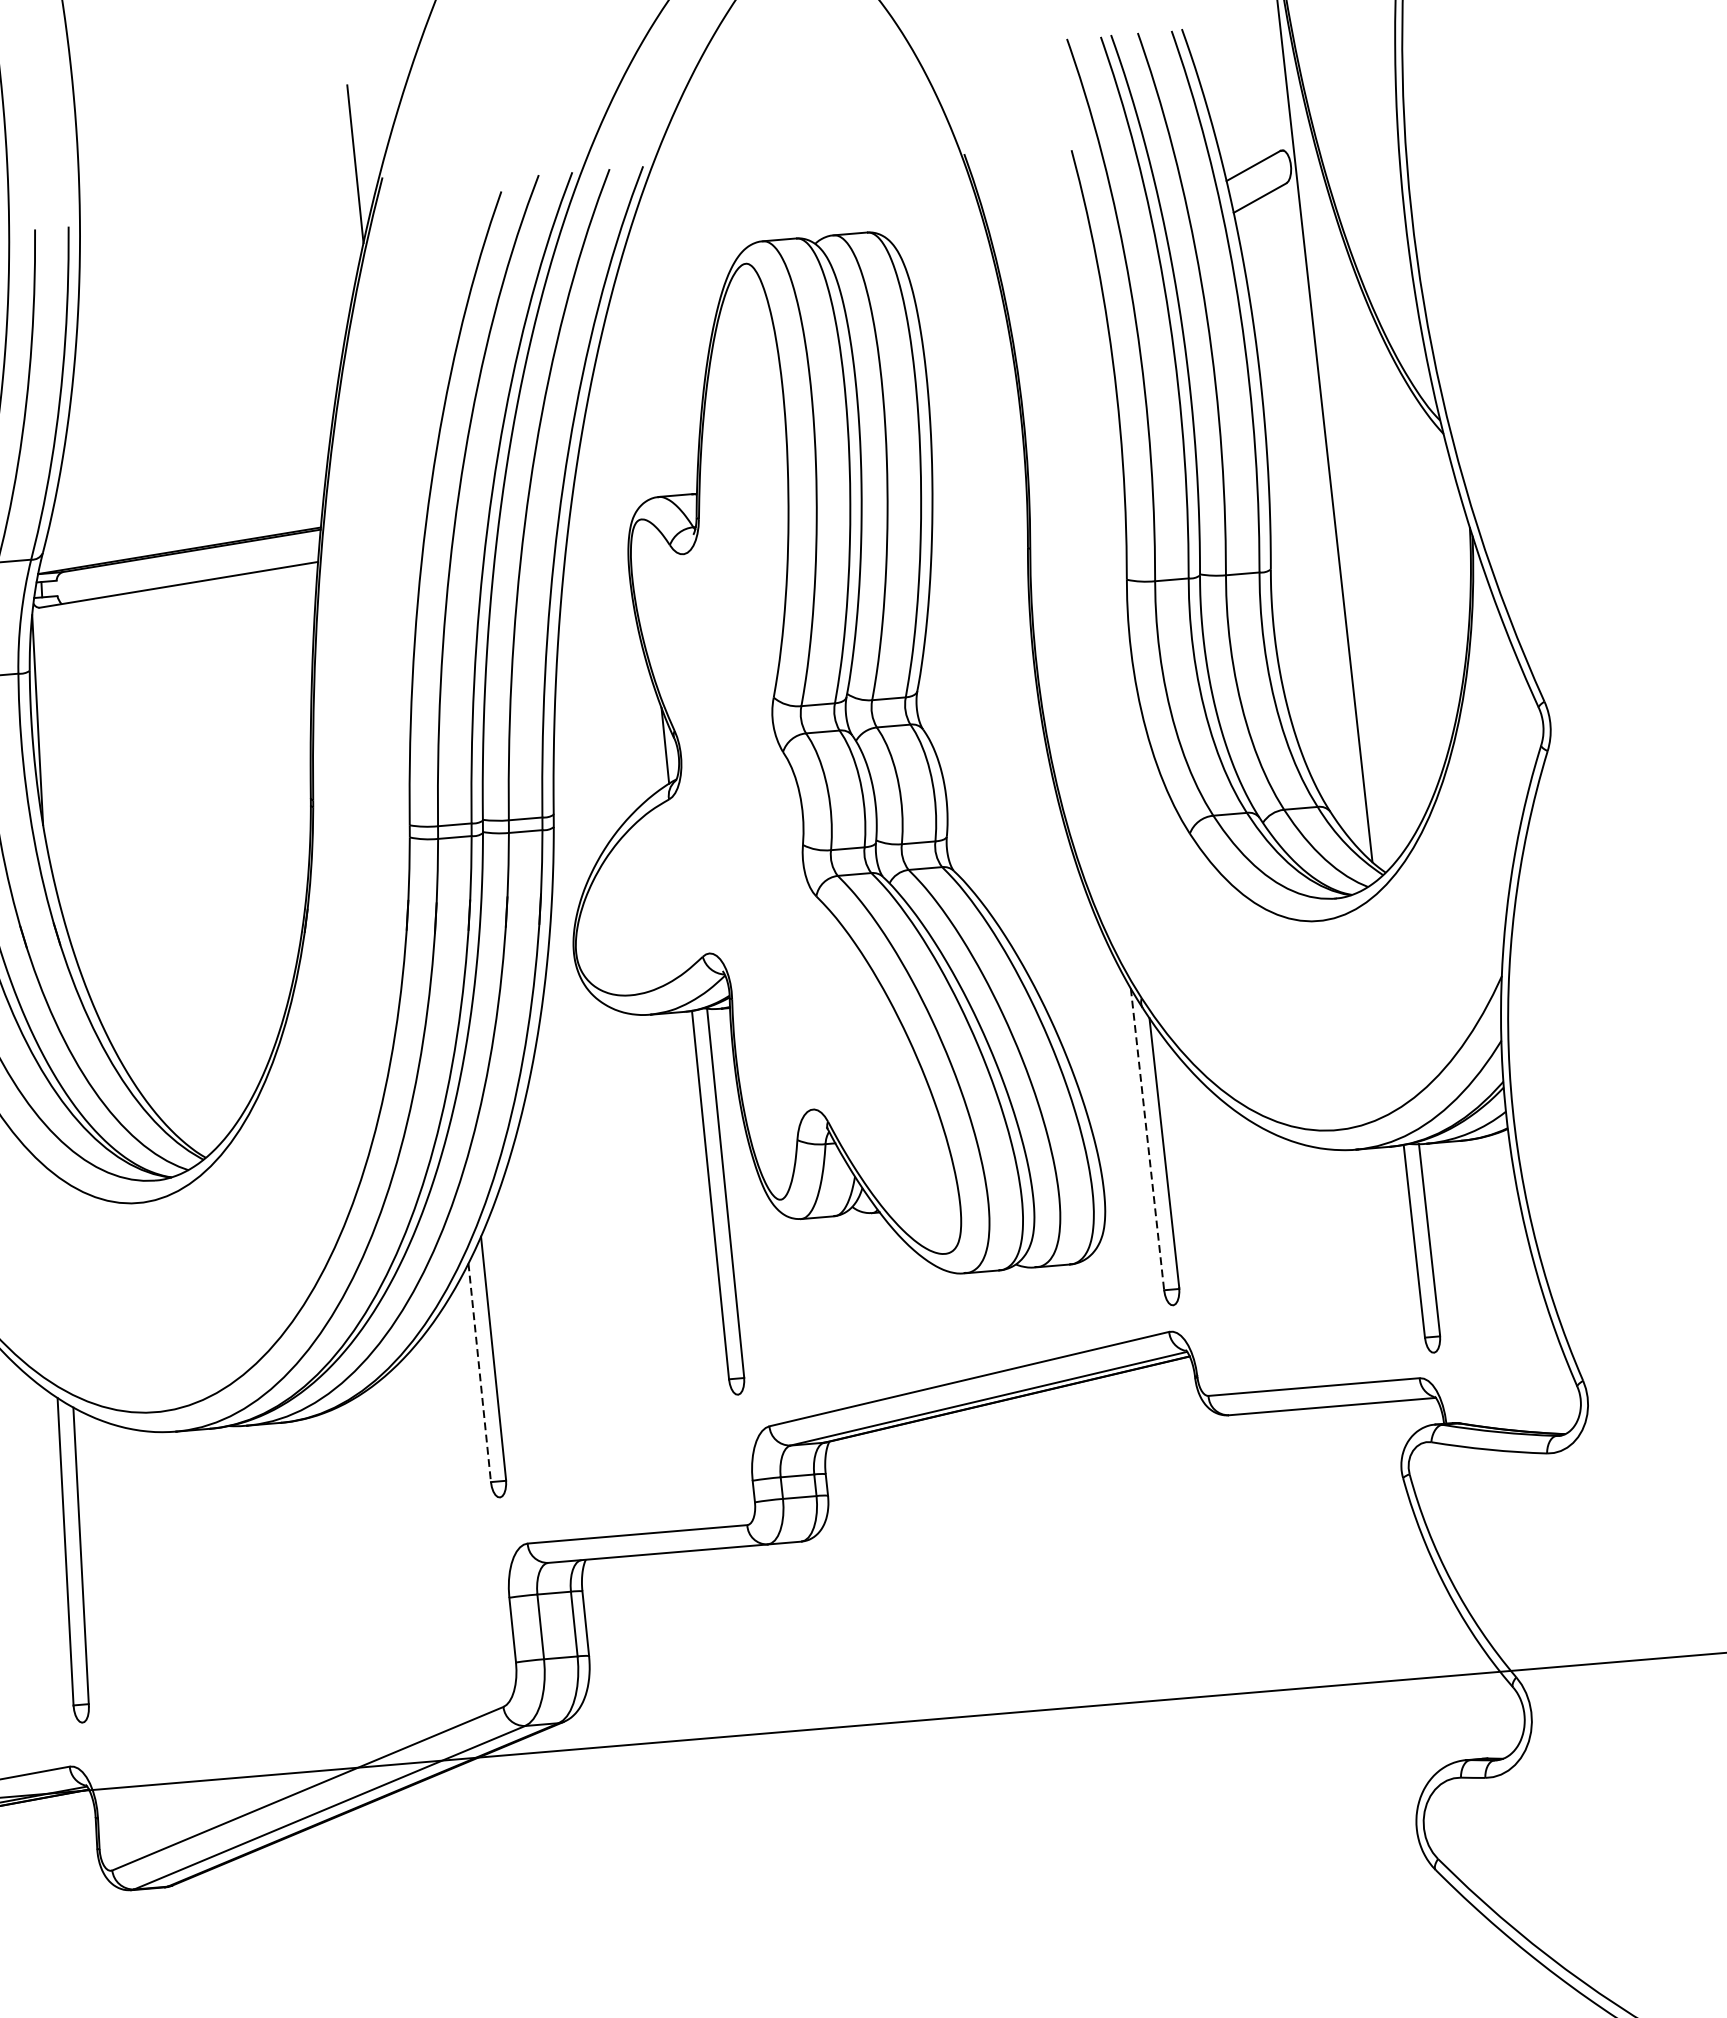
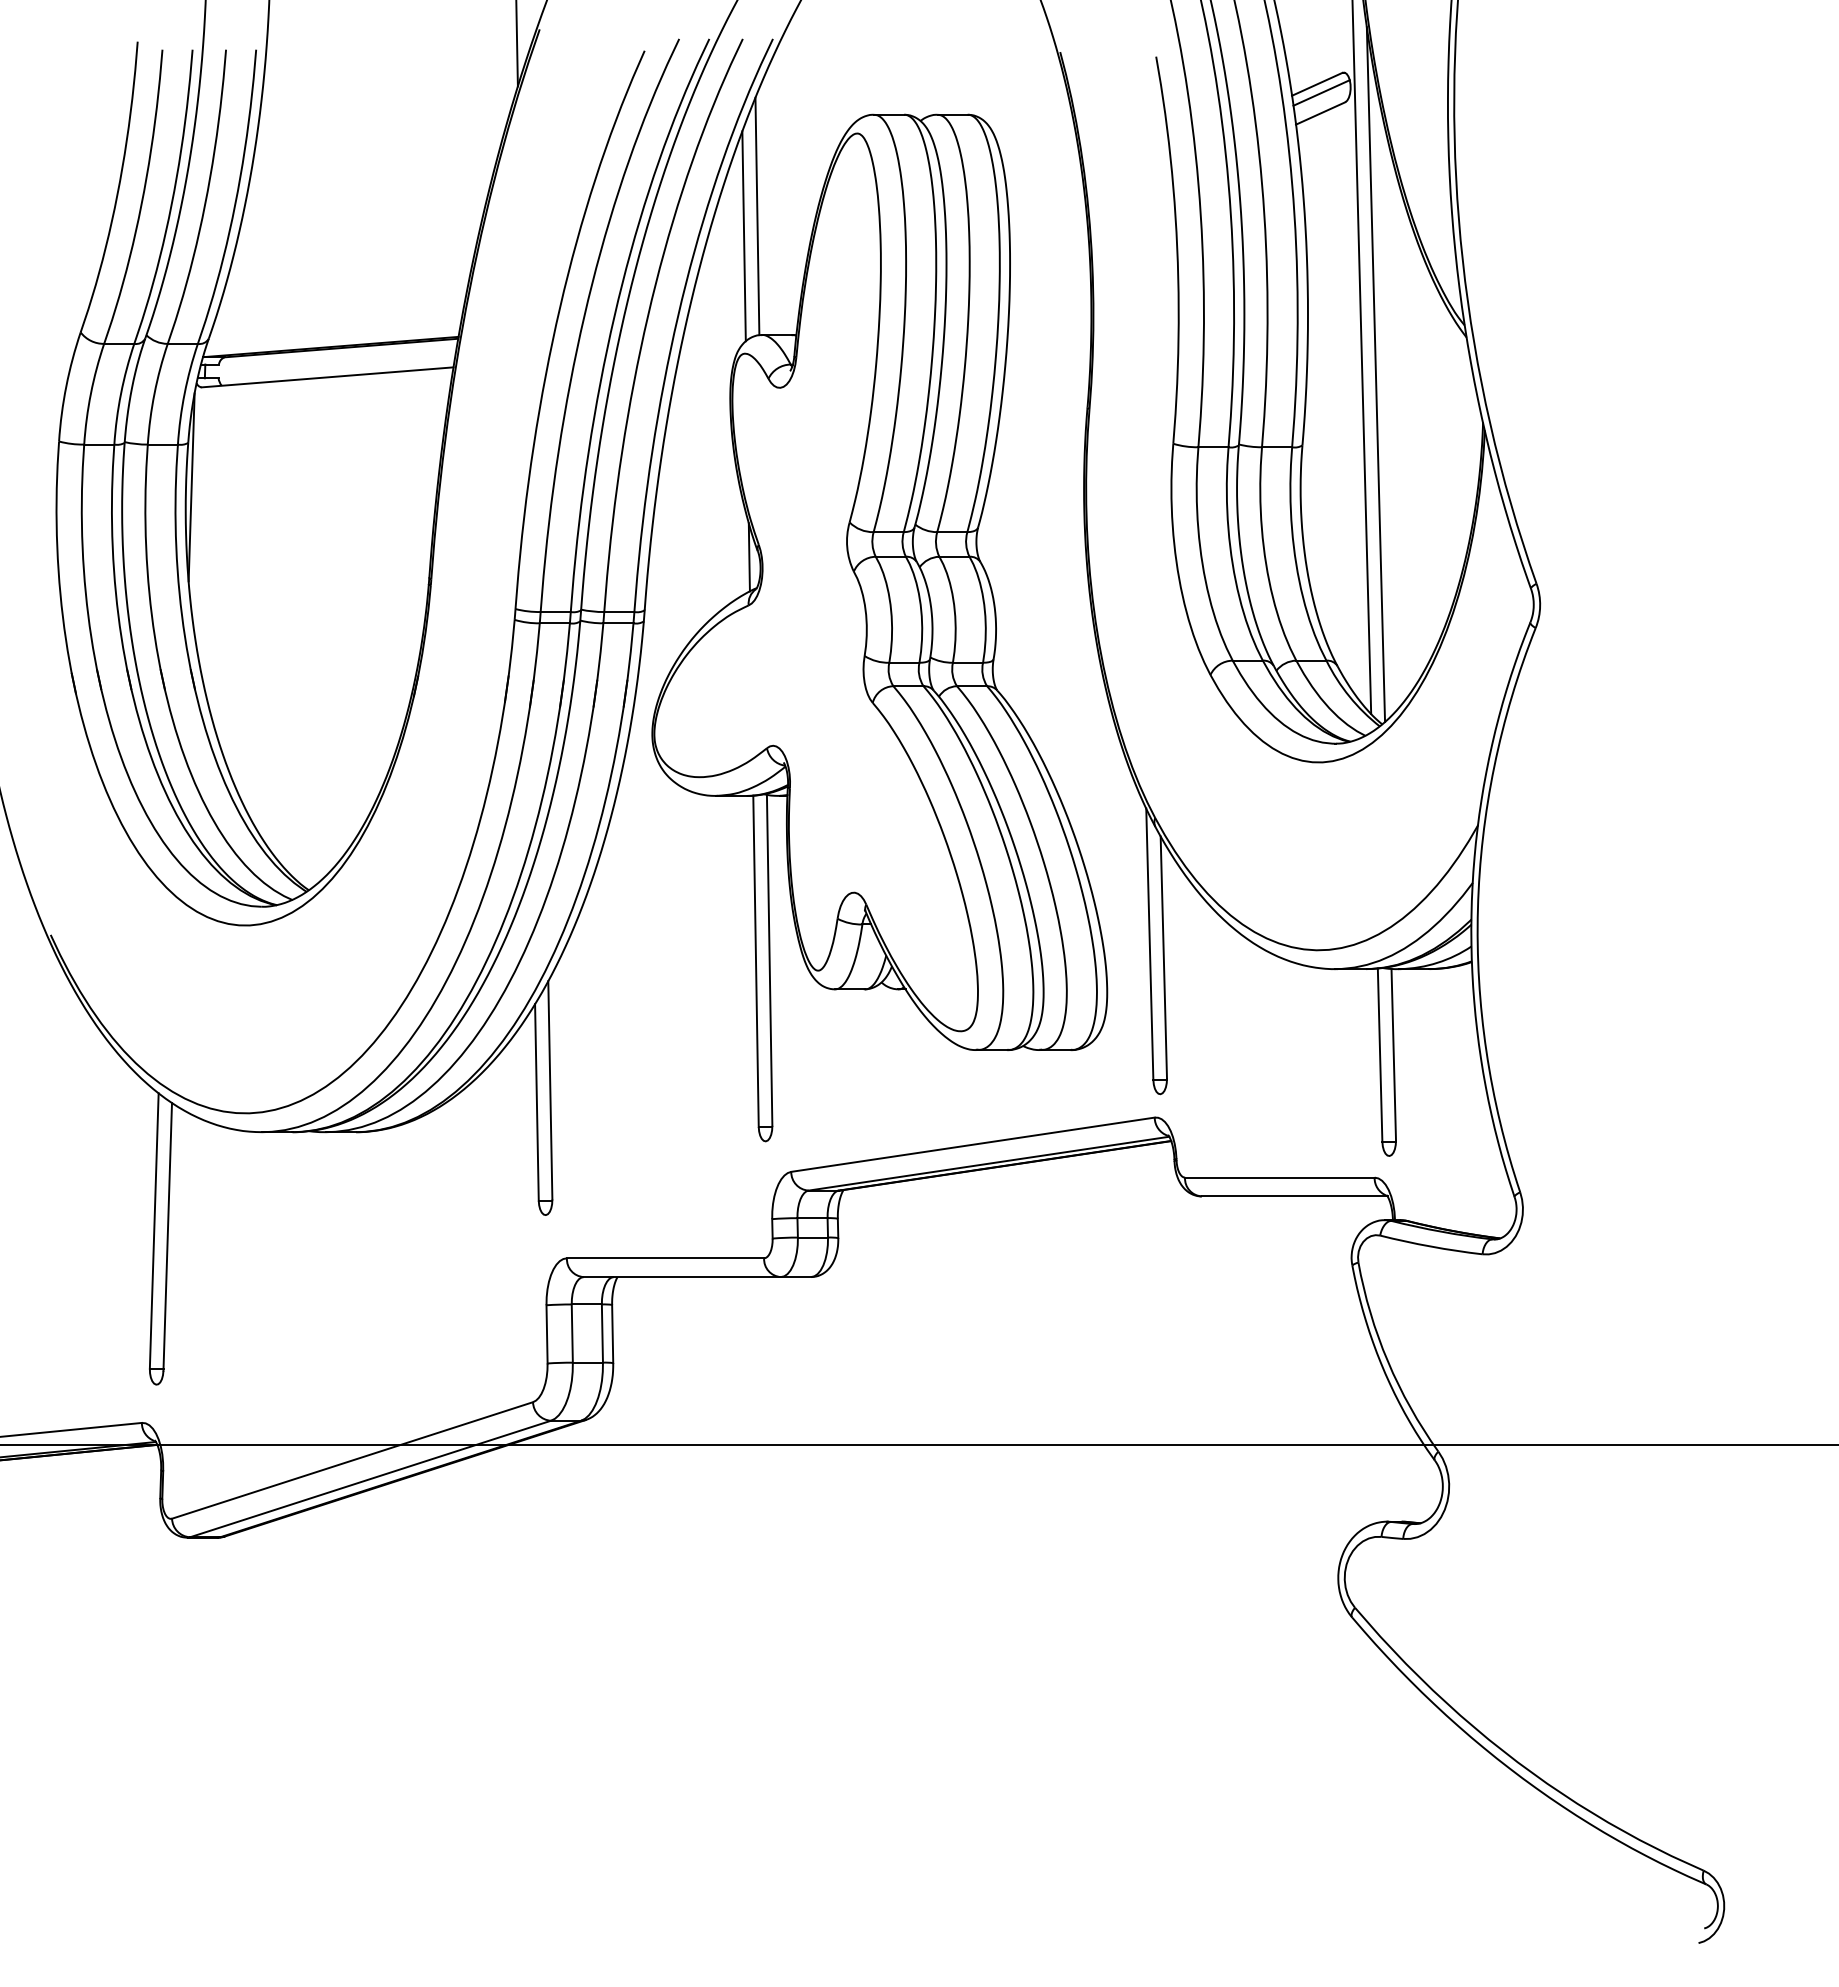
line: (1259, 174) -> (1321, 92), added
line: (642, 365) -> (757, 216), added
line: (628, 389) -> (743, 236), added
line: (1345, 483) -> (1375, 374), added
line: (1147, 1139) -> (1149, 944), dashed -> solid
line: (479, 1372) -> (536, 1102), dashed -> solid

